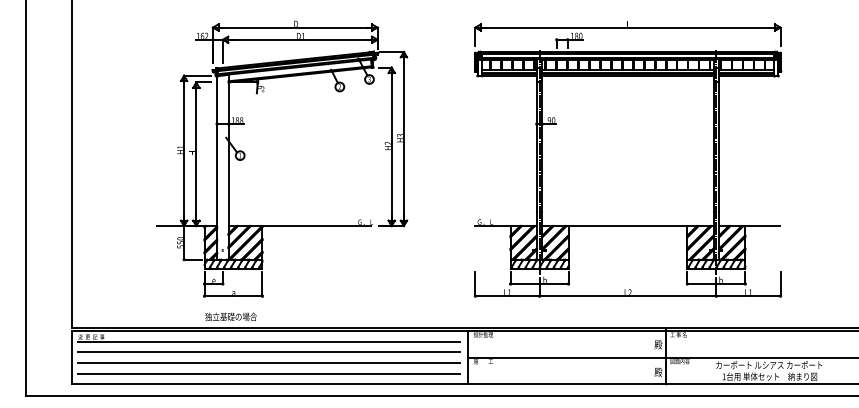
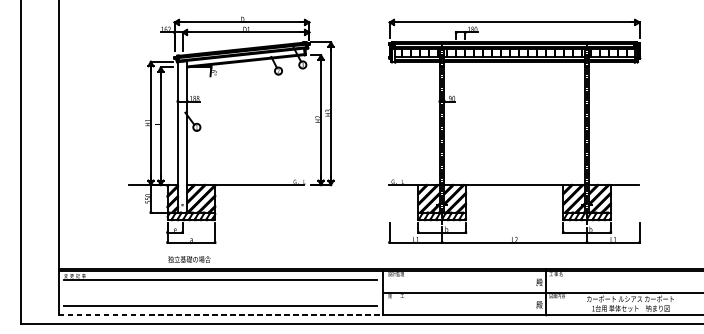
line: (268, 352) -> (220, 288), removed
line: (268, 363) -> (220, 297), removed
line: (270, 384) -> (221, 314), solid -> dashed

